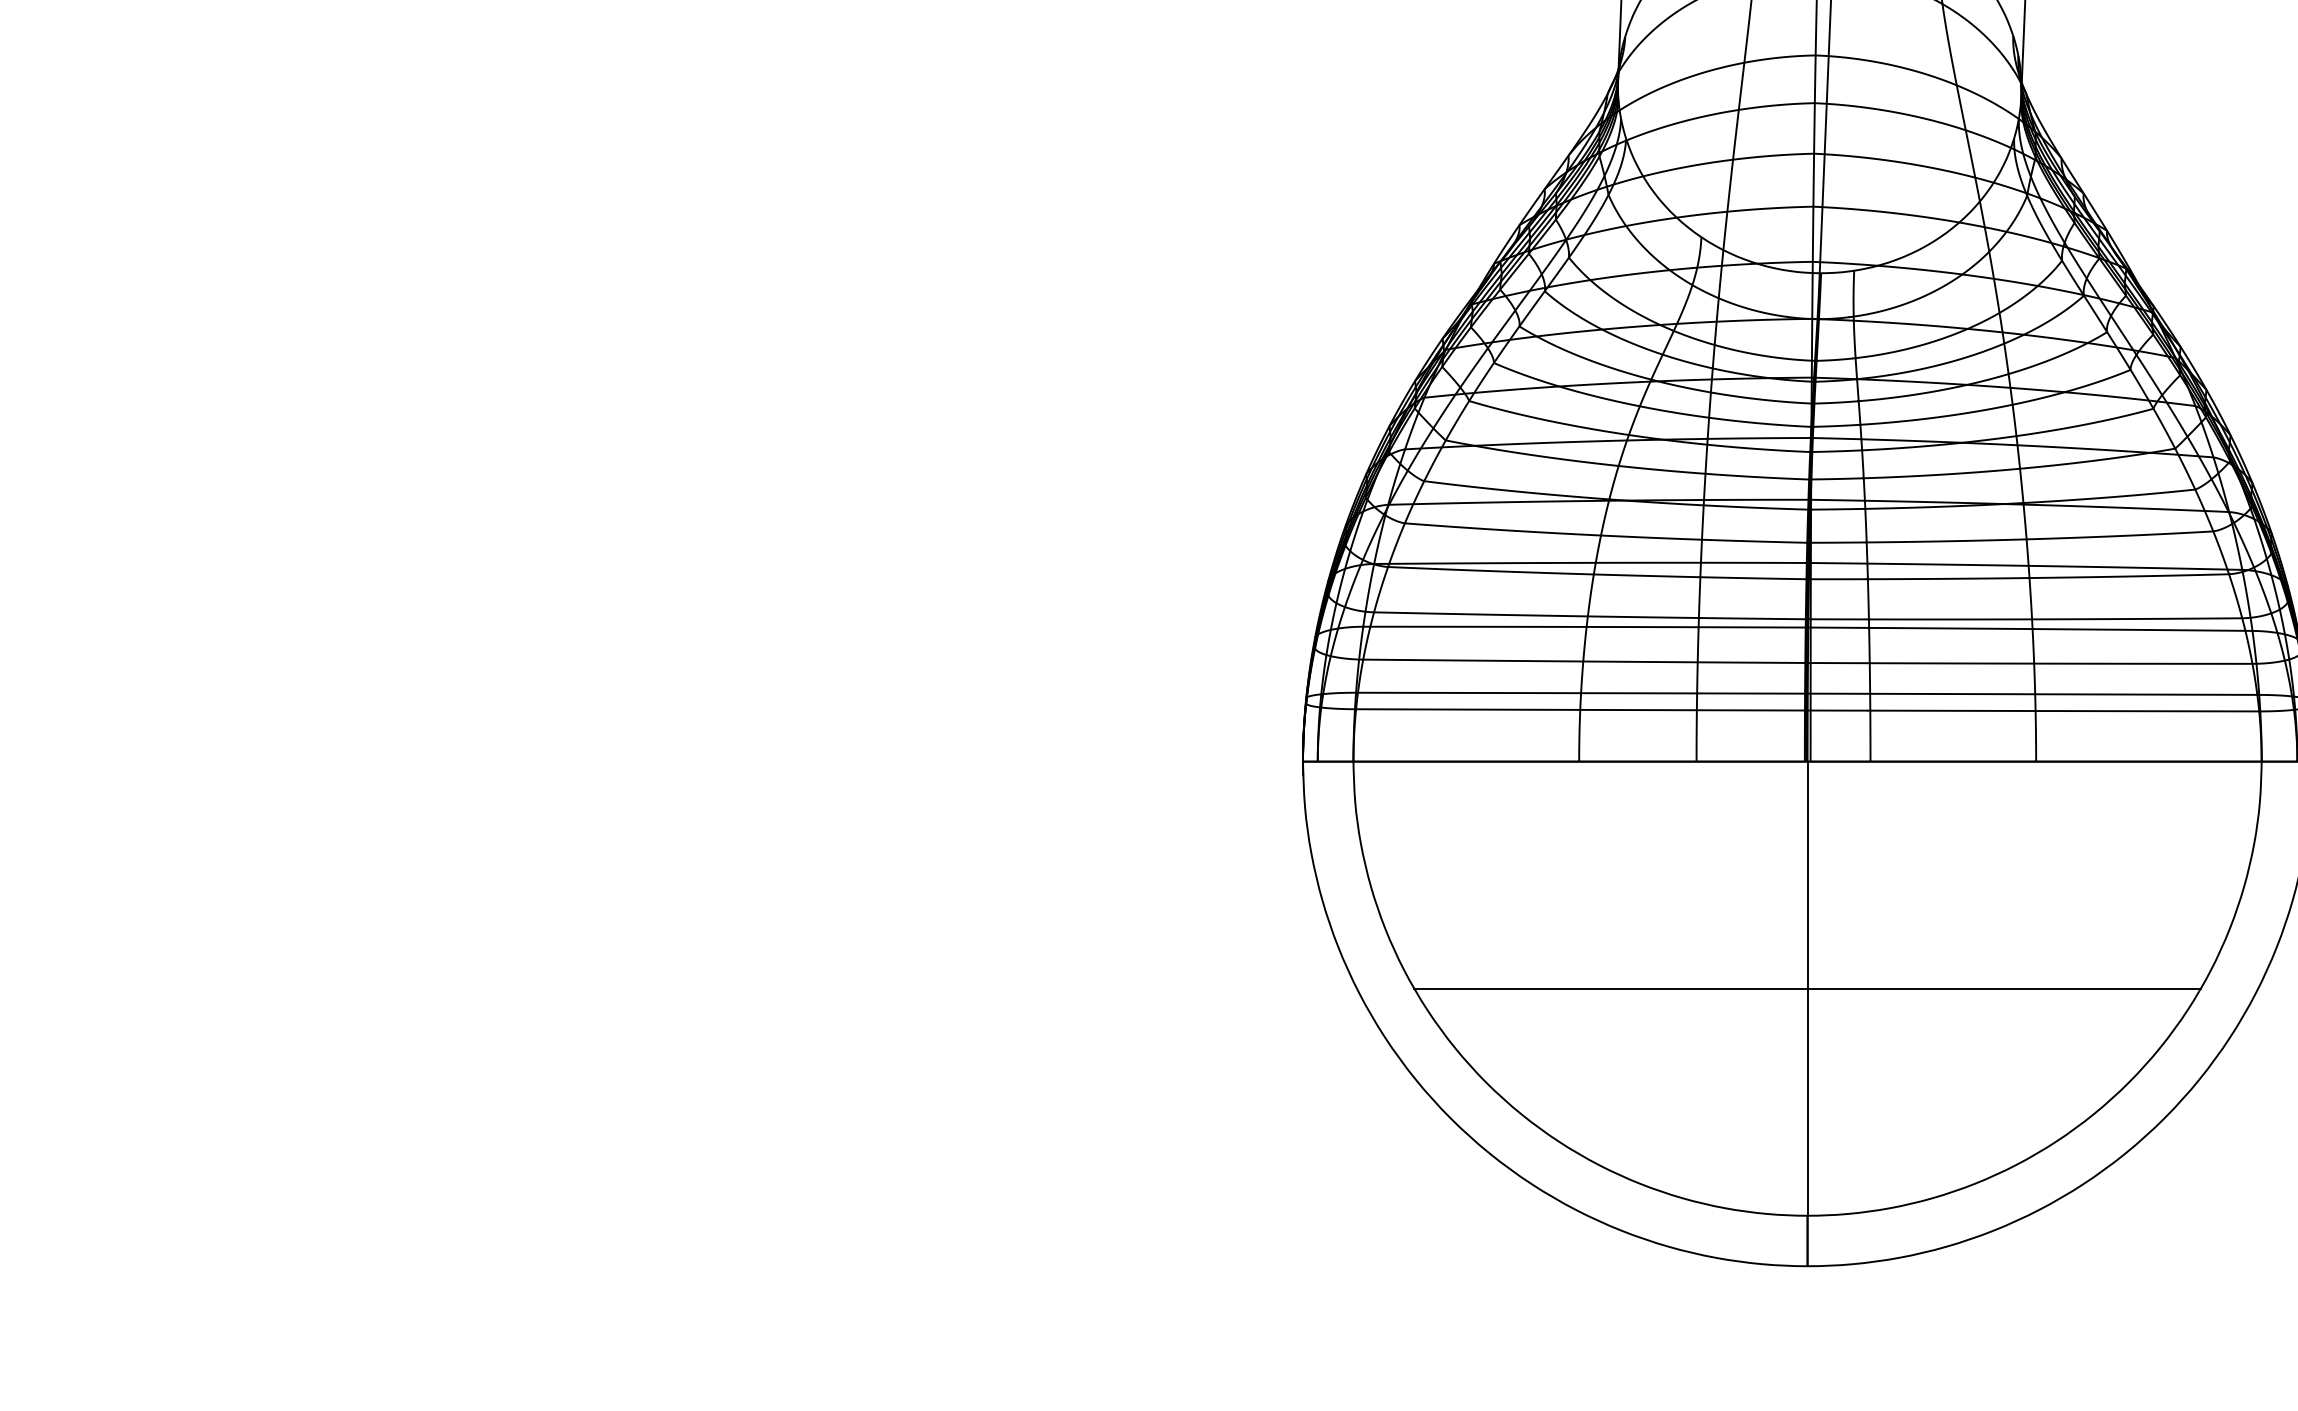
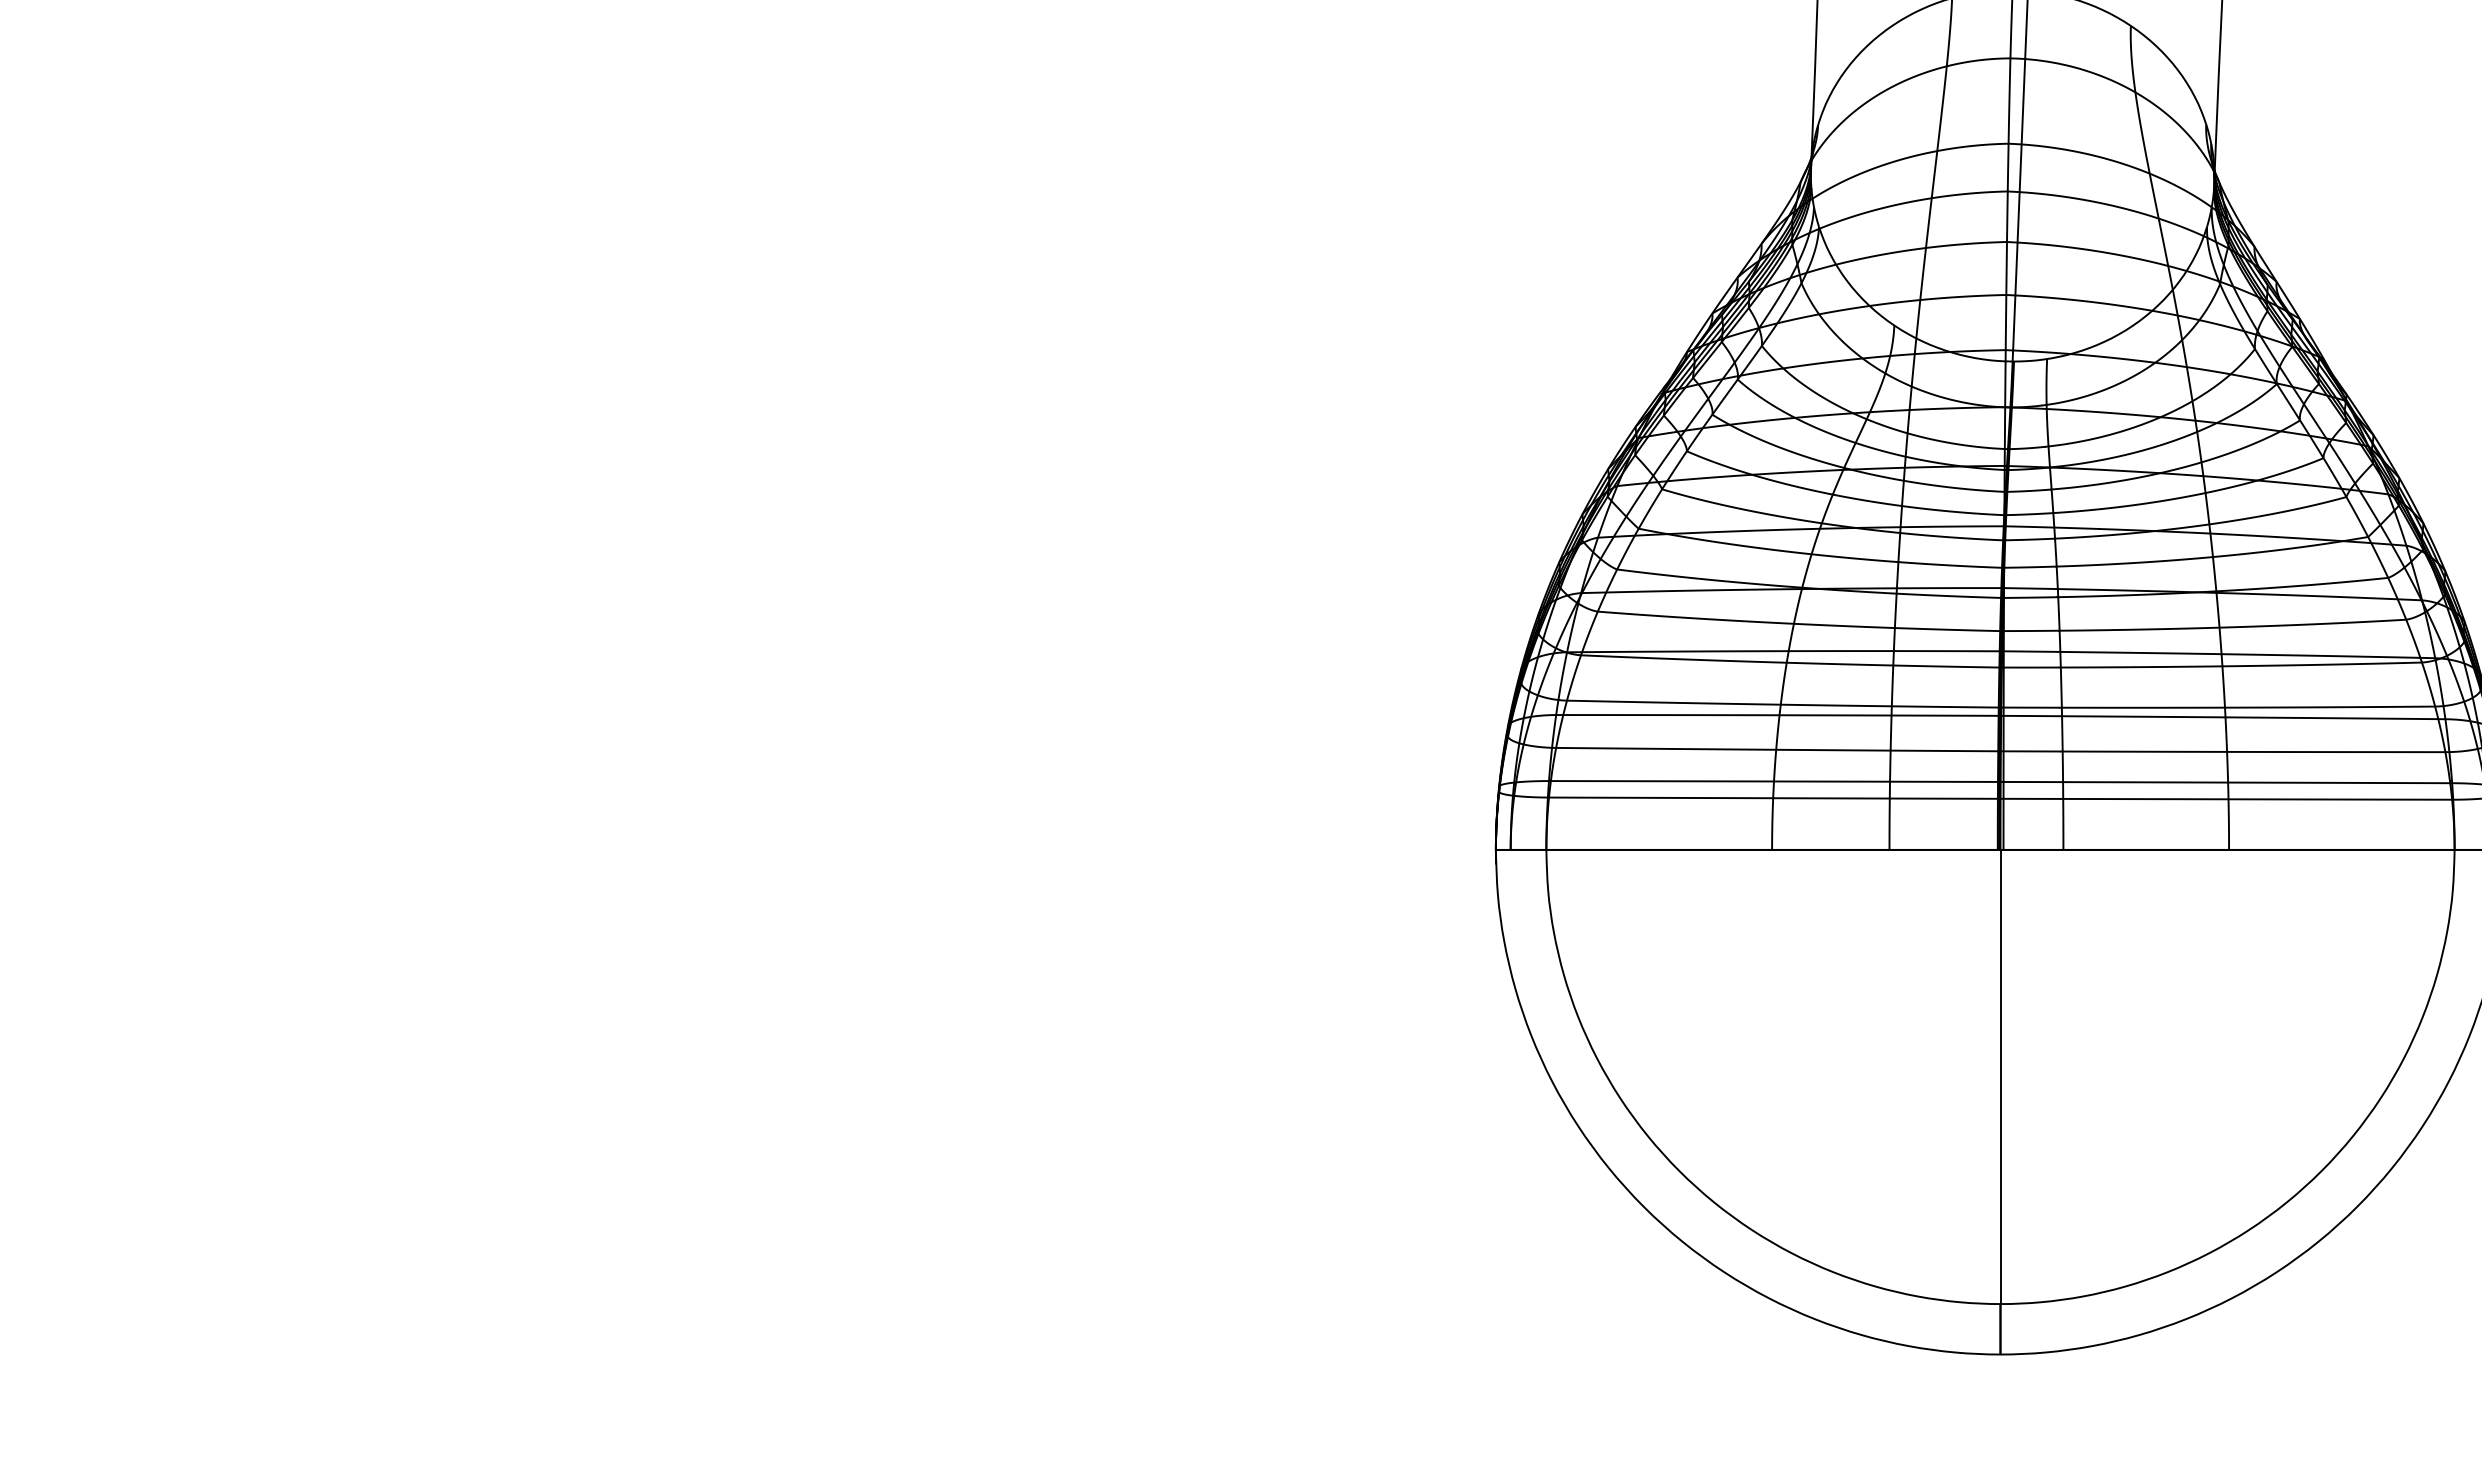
line: (1807, 989) -> (2000, 1077), removed

